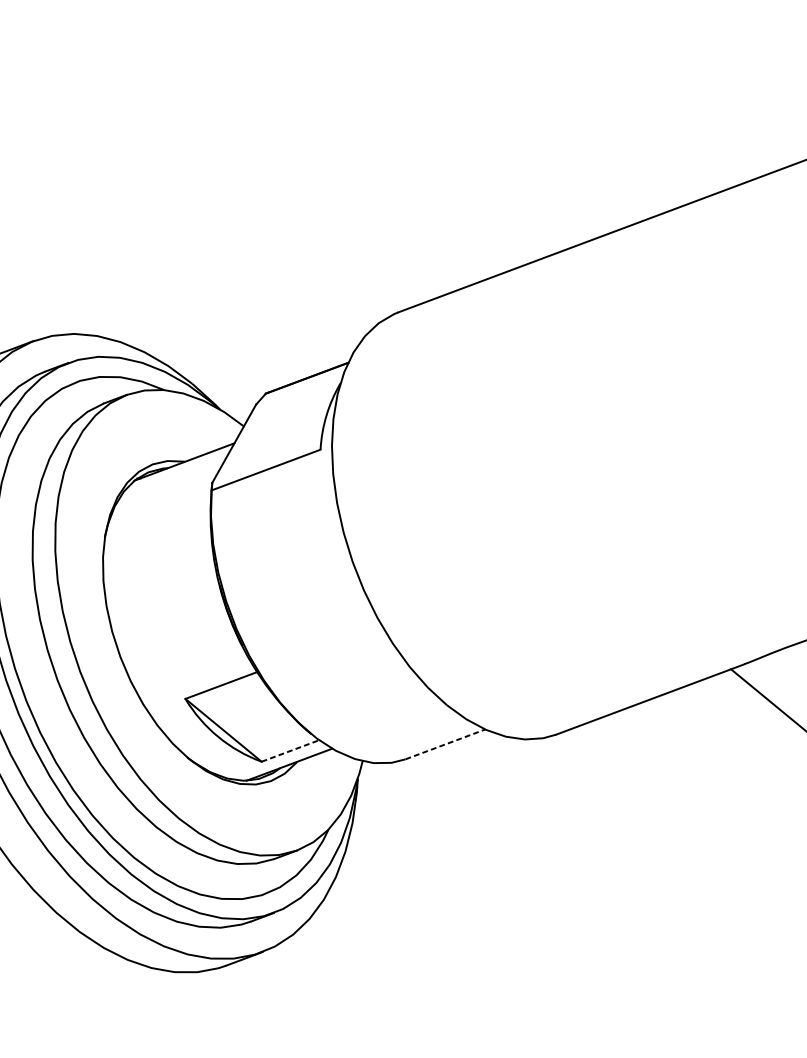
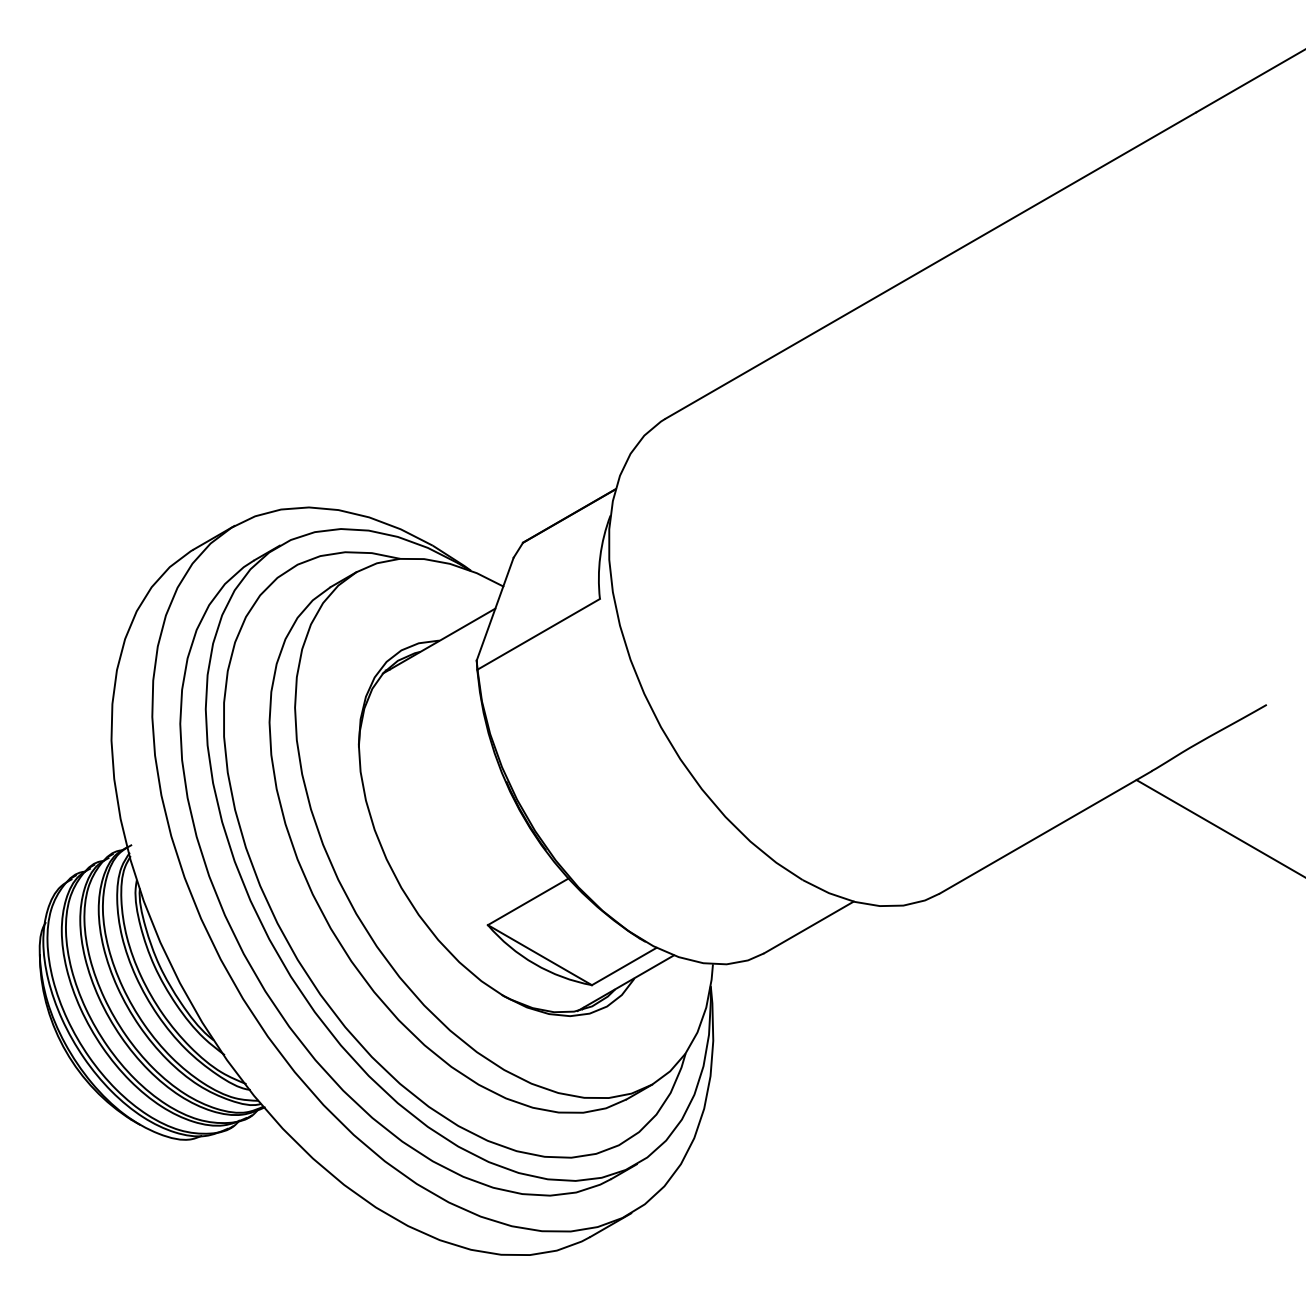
line: (445, 744) -> (808, 927), dashed -> solid
line: (290, 751) -> (624, 966), dashed -> solid

